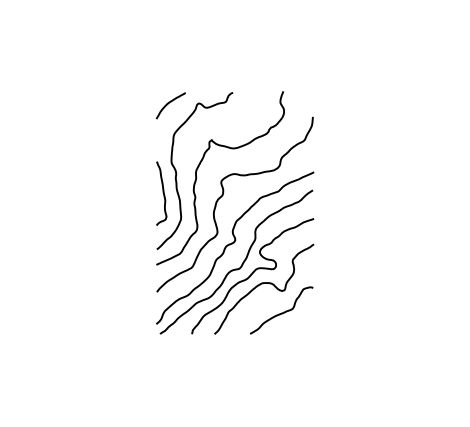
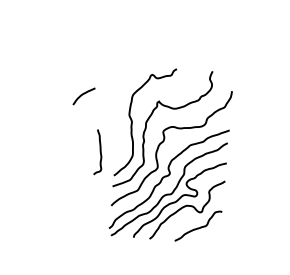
curve: (169, 103) -> (83, 94), moved
curve: (162, 192) -> (99, 151), moved

